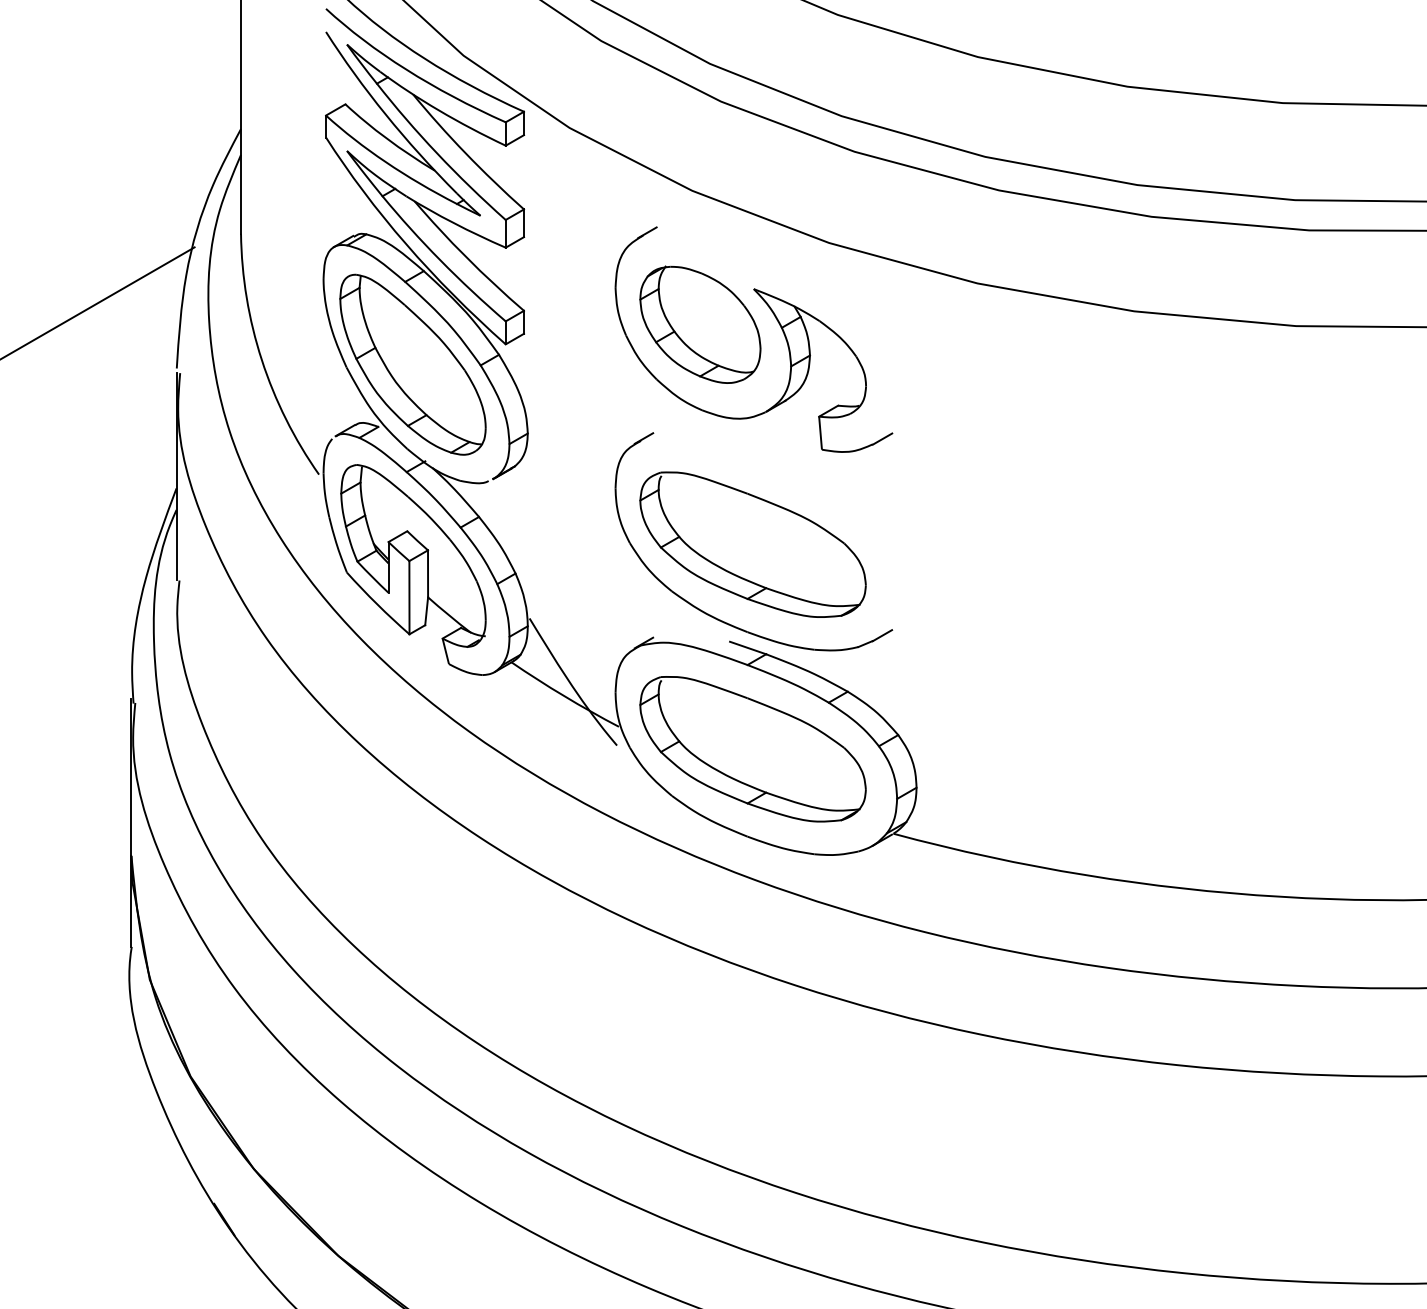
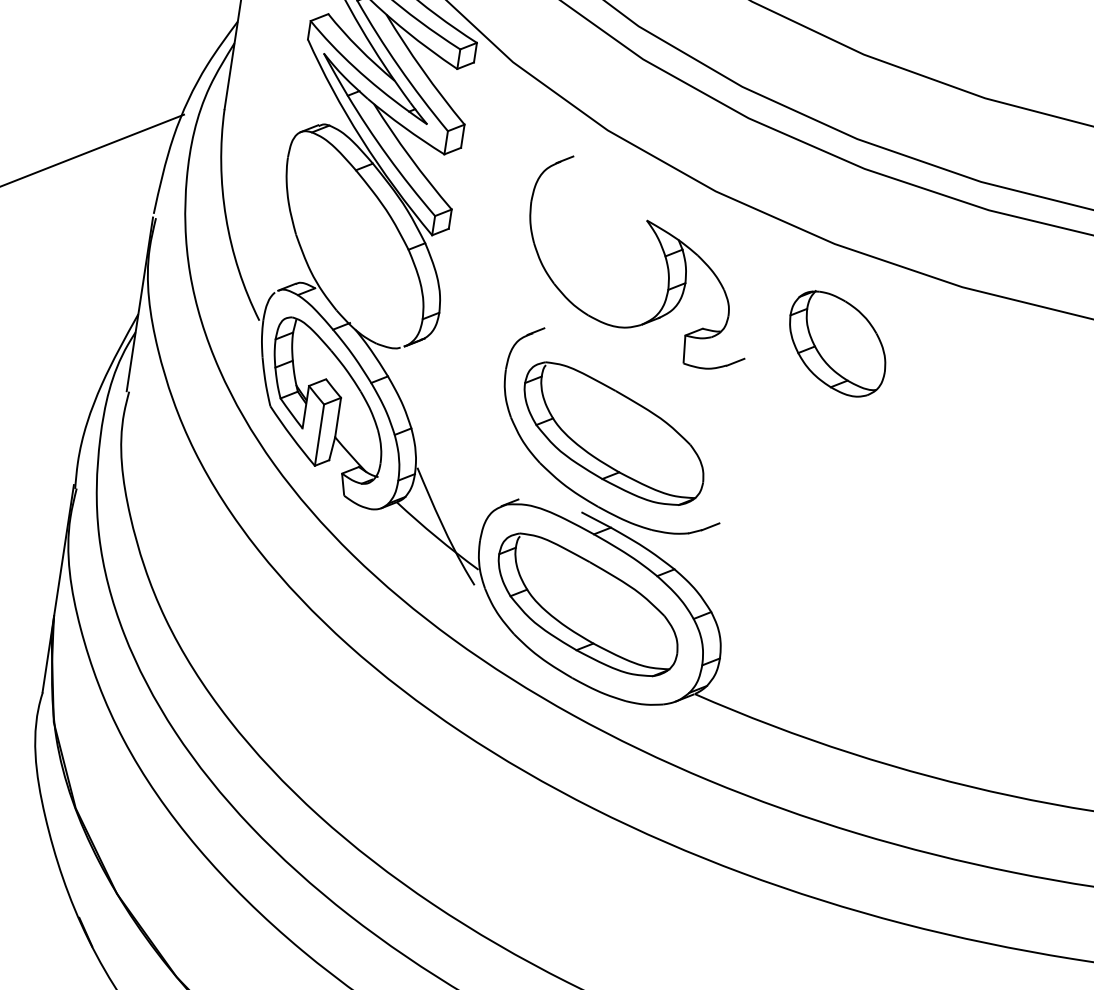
part: (700, 324) -> (837, 343), moved
part: (412, 364) -> (351, 240), removed

